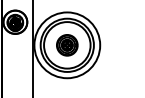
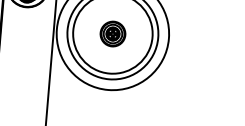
part: (67, 45) -> (113, 34), size x0.7

